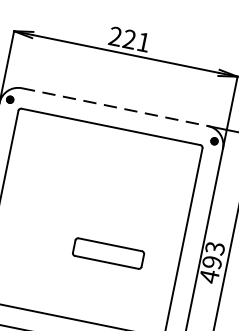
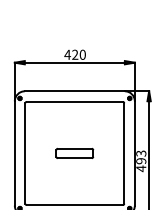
text: (128, 38) -> (74, 54), 221 -> 420
line: (116, 107) -> (75, 91), dashed -> solid
part: (108, 251) -> (74, 152), moved

